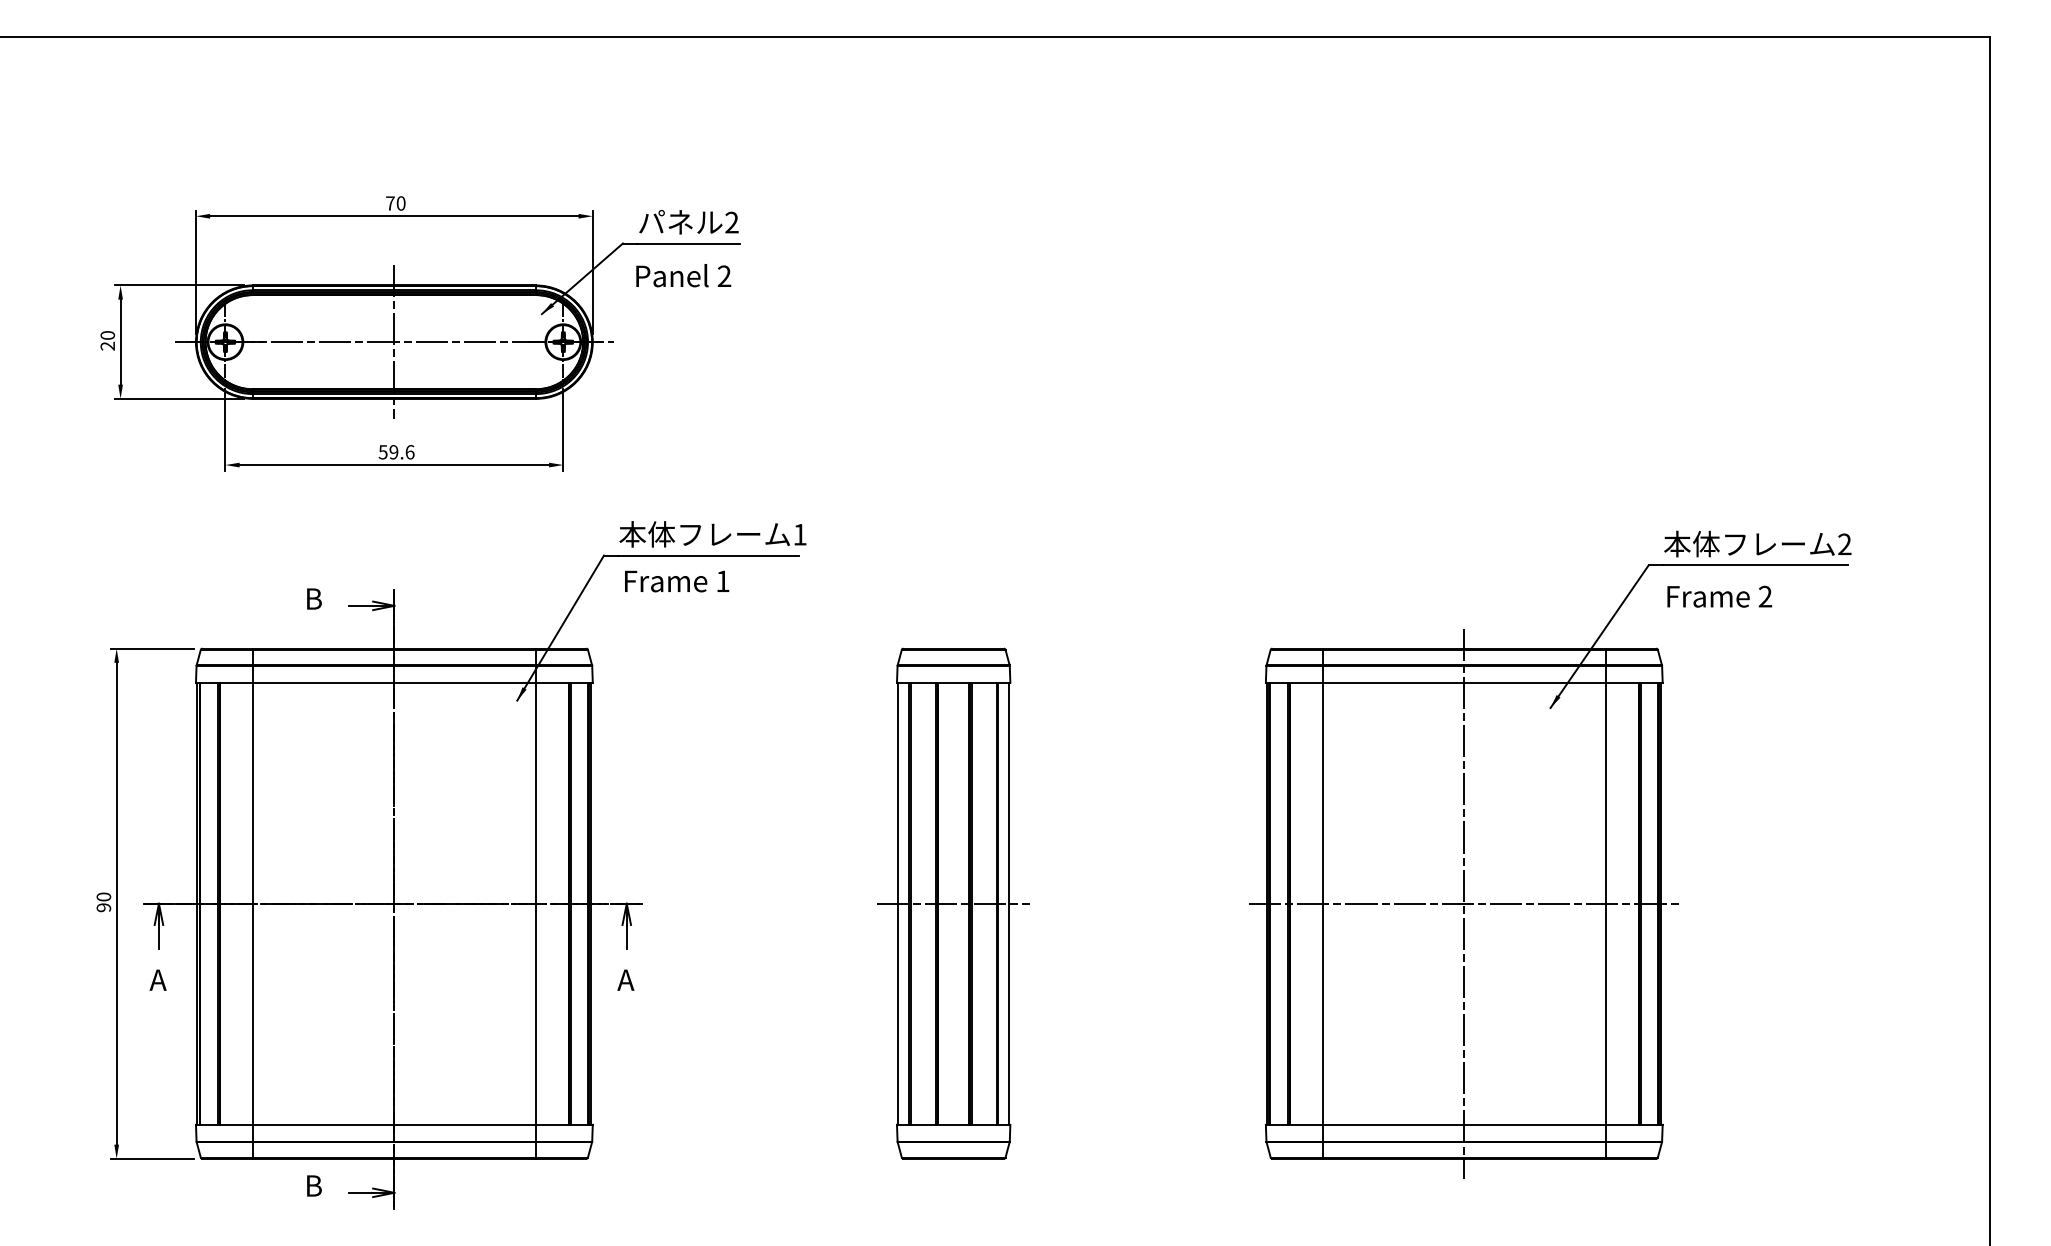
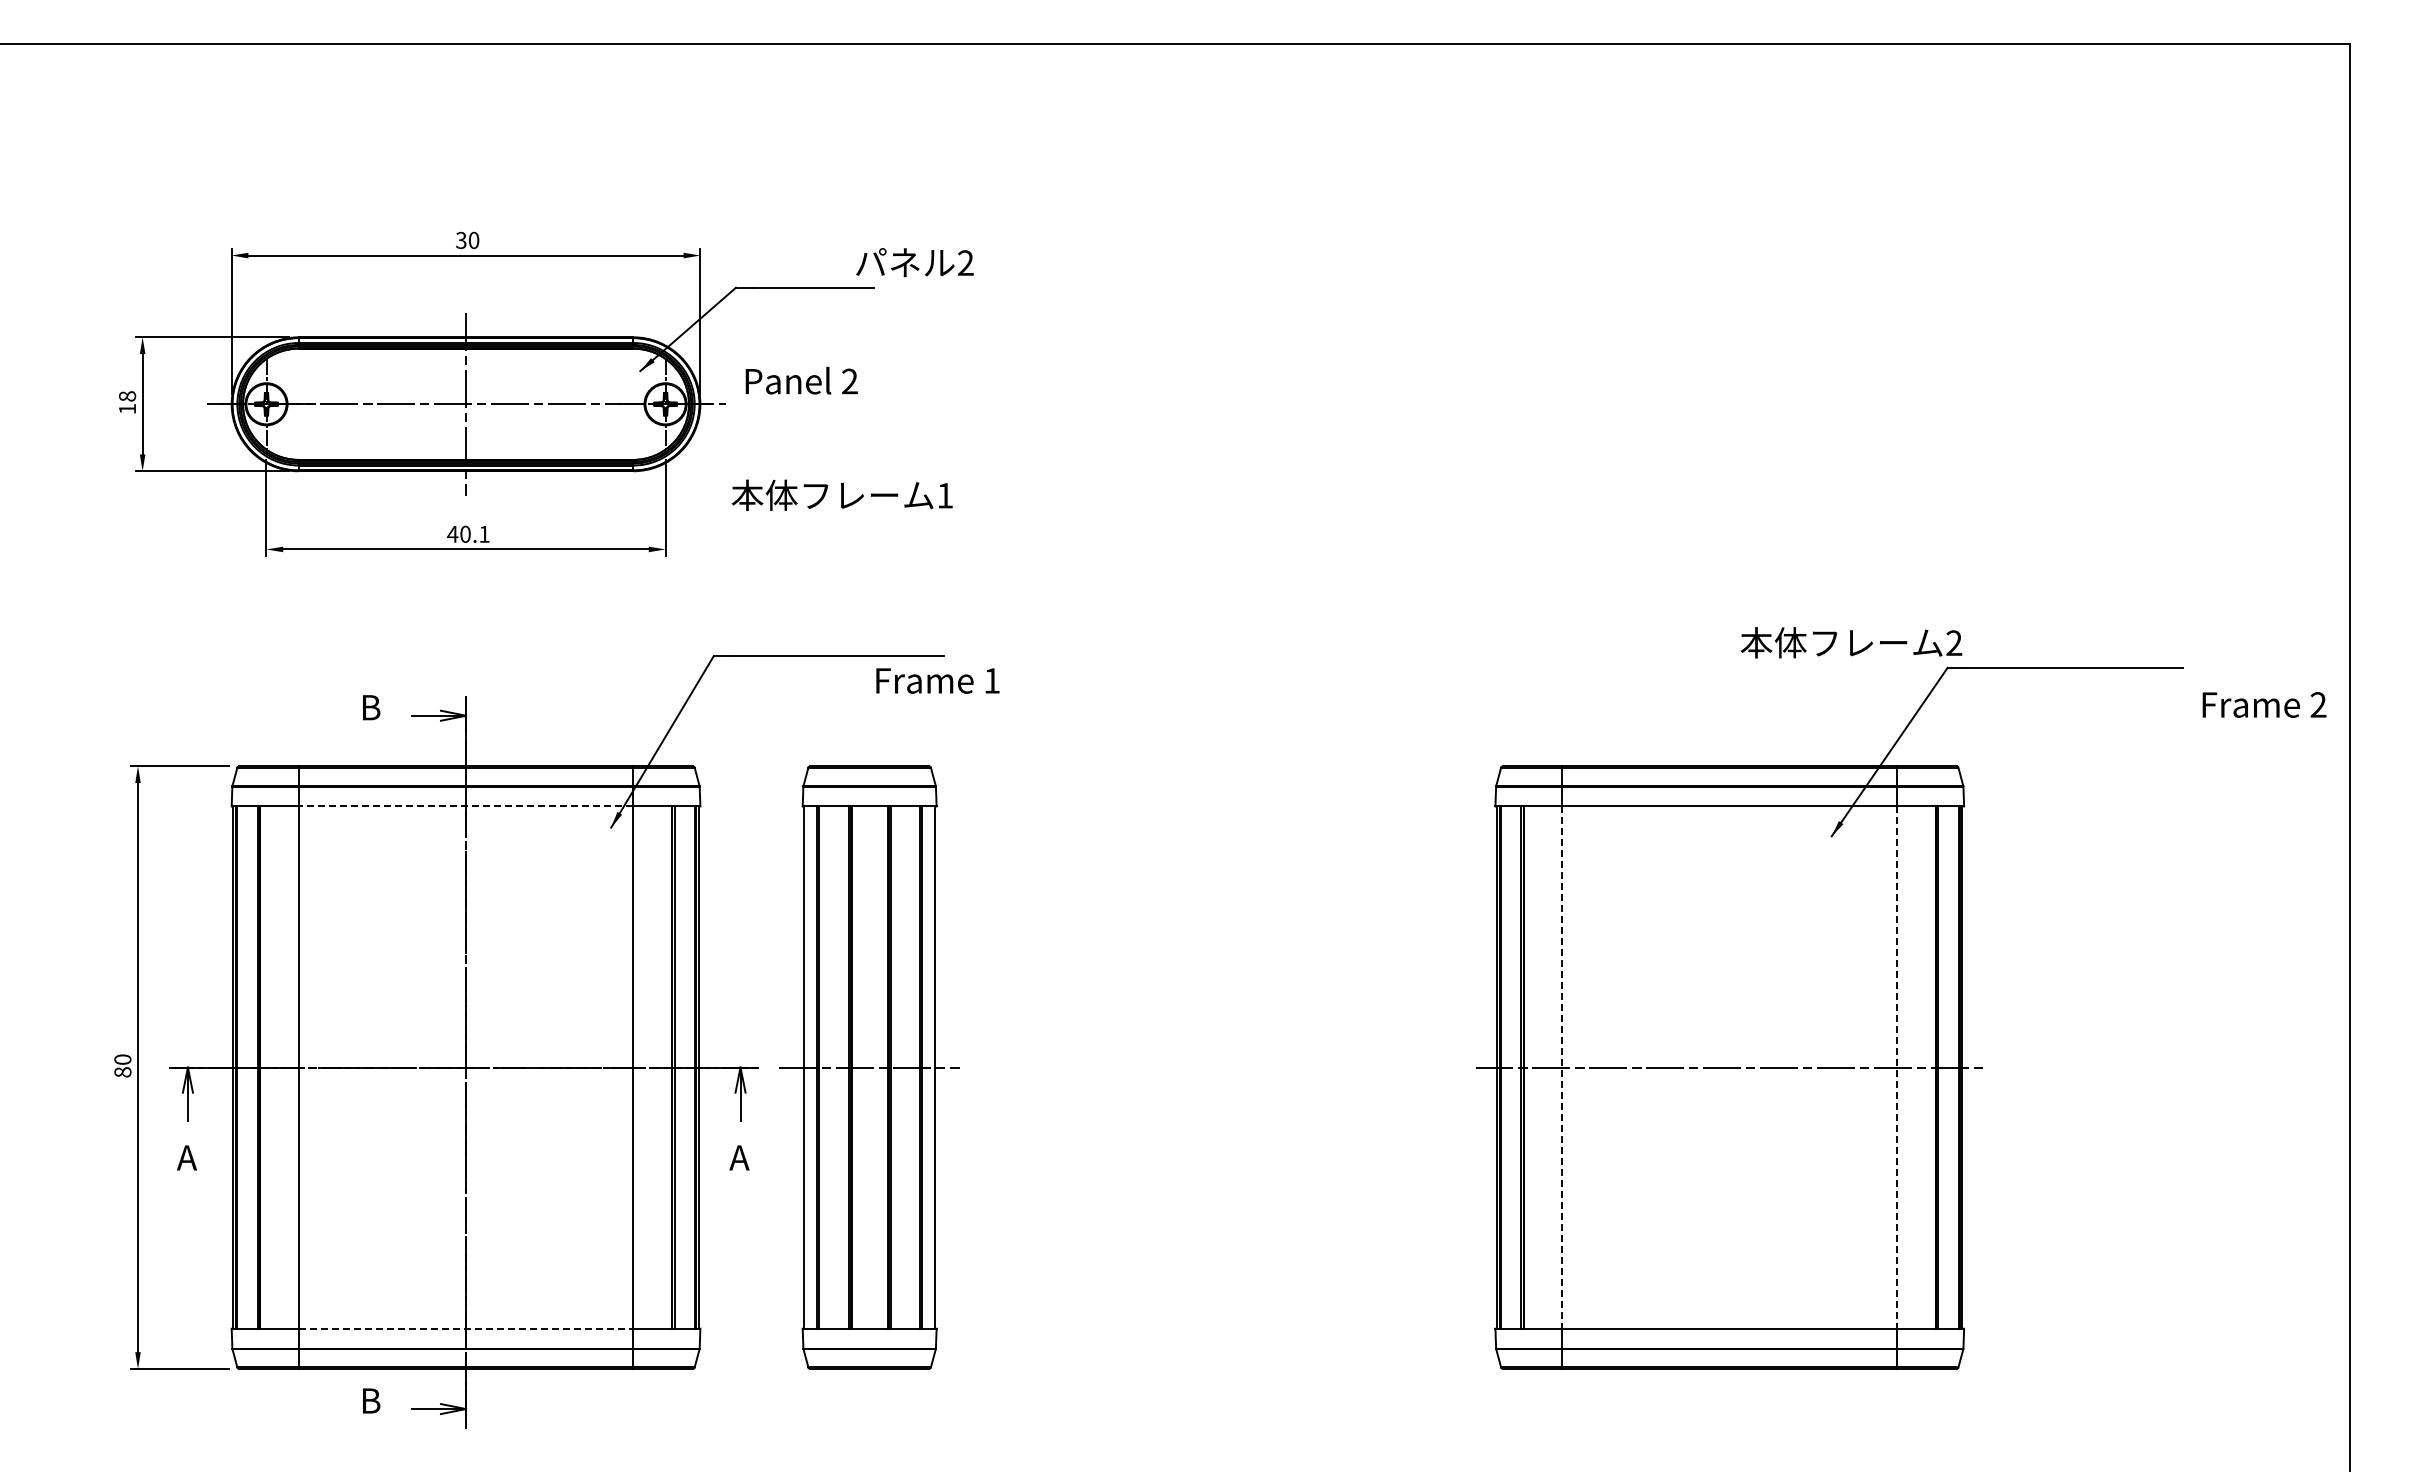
text: (390, 203) -> (461, 240), 70 -> 30
text: (688, 222) -> (914, 262), moved
text: (683, 275) -> (801, 380), moved
text: (106, 340) -> (126, 402), 20 -> 18
text: (396, 451) -> (468, 533), 59.6 -> 40.1
text: (712, 533) -> (841, 494), moved
text: (1757, 543) -> (1851, 642), moved
text: (676, 581) -> (937, 680), moved
text: (1719, 596) -> (2264, 704), moved
line: (393, 682) -> (465, 806), solid -> dashed
part: (953, 903) -> (869, 1067), moved
line: (1464, 903) -> (1729, 1067), removed
line: (1322, 904) -> (1562, 1068), solid -> dashed
line: (1606, 904) -> (1897, 1068), solid -> dashed
text: (103, 907) -> (122, 1072), 90 -> 80
line: (394, 1124) -> (466, 1328), solid -> dashed

